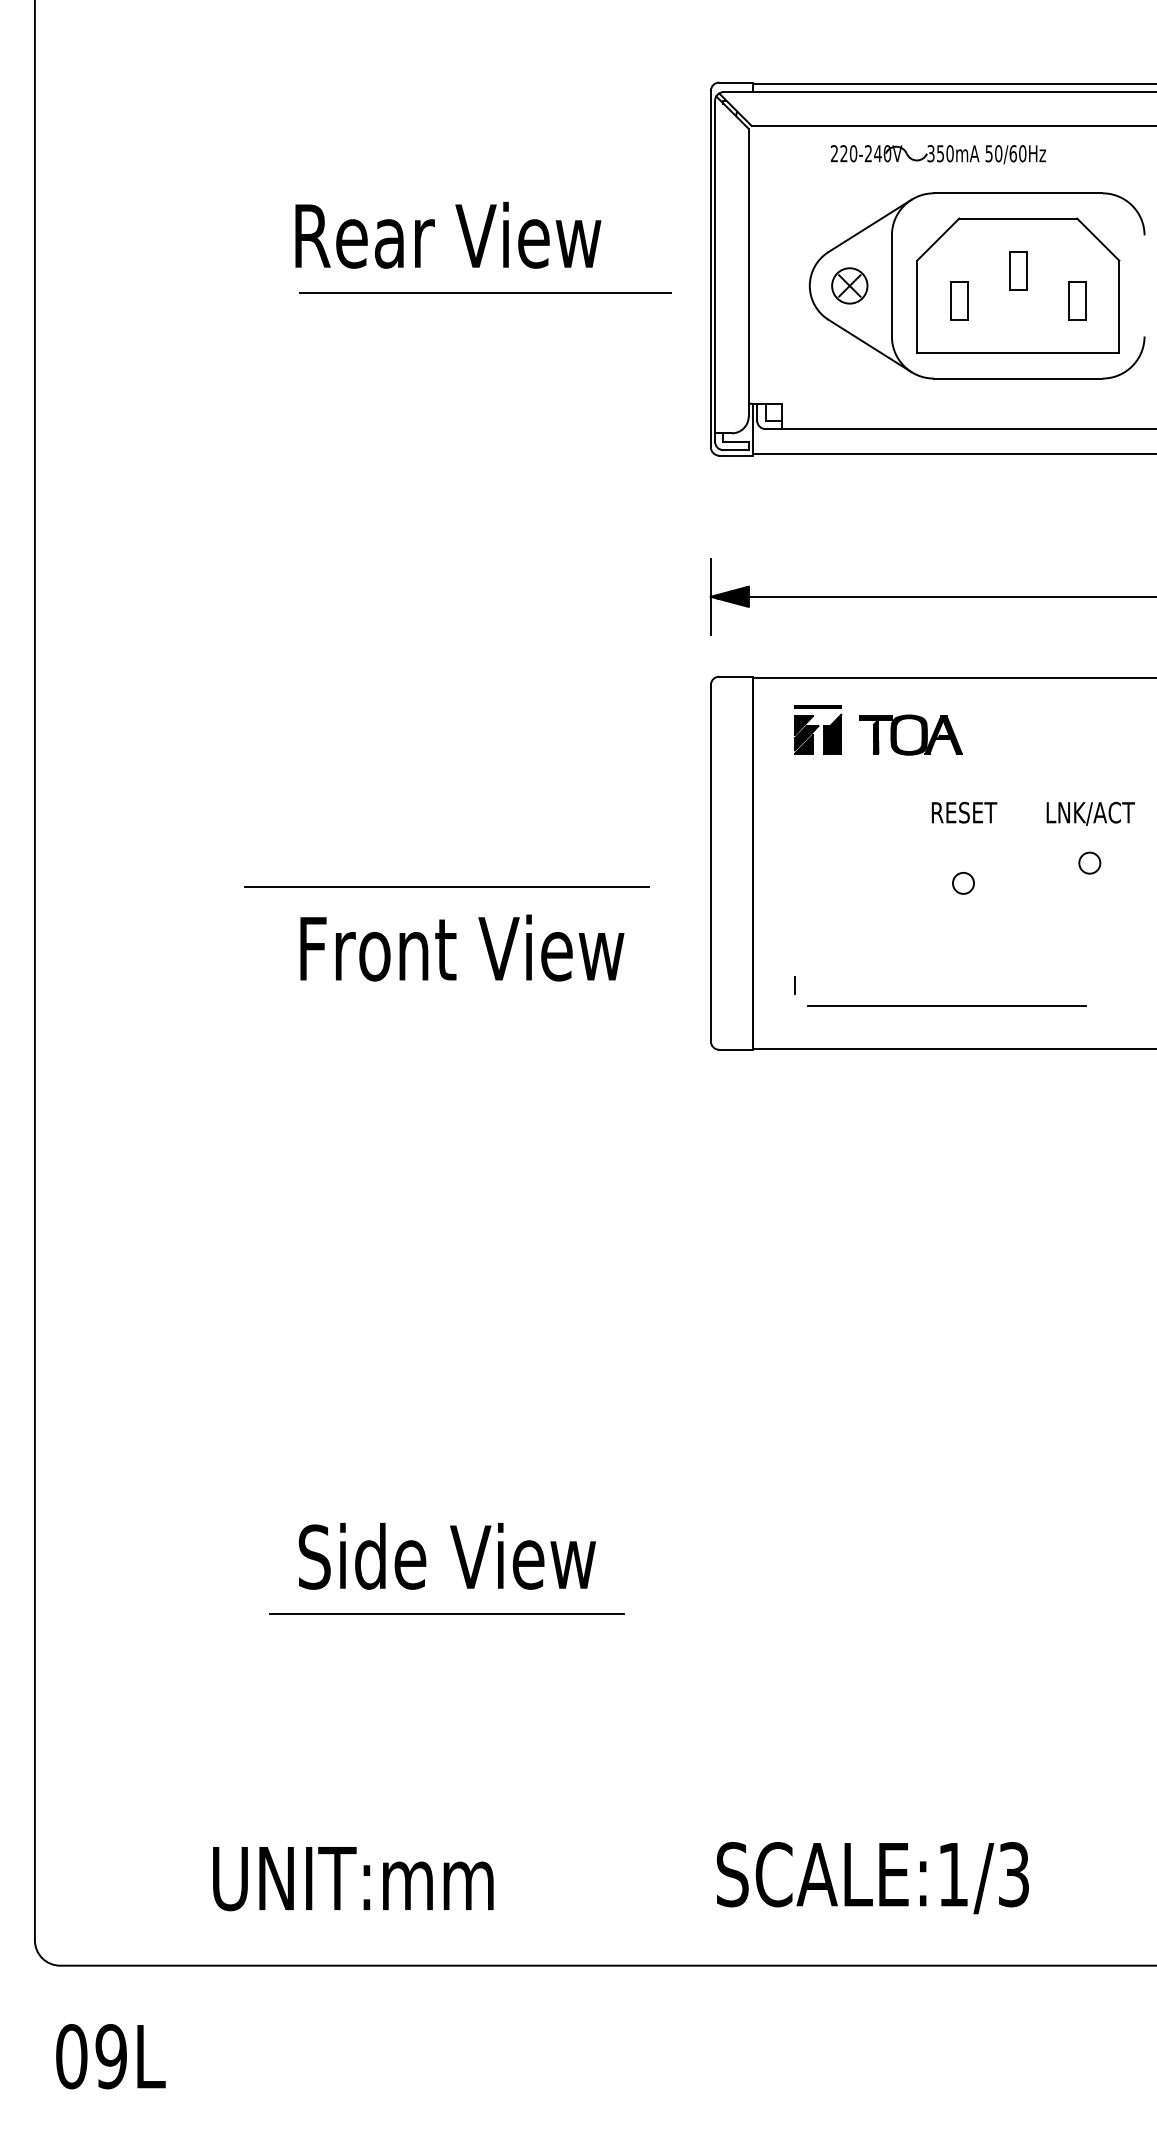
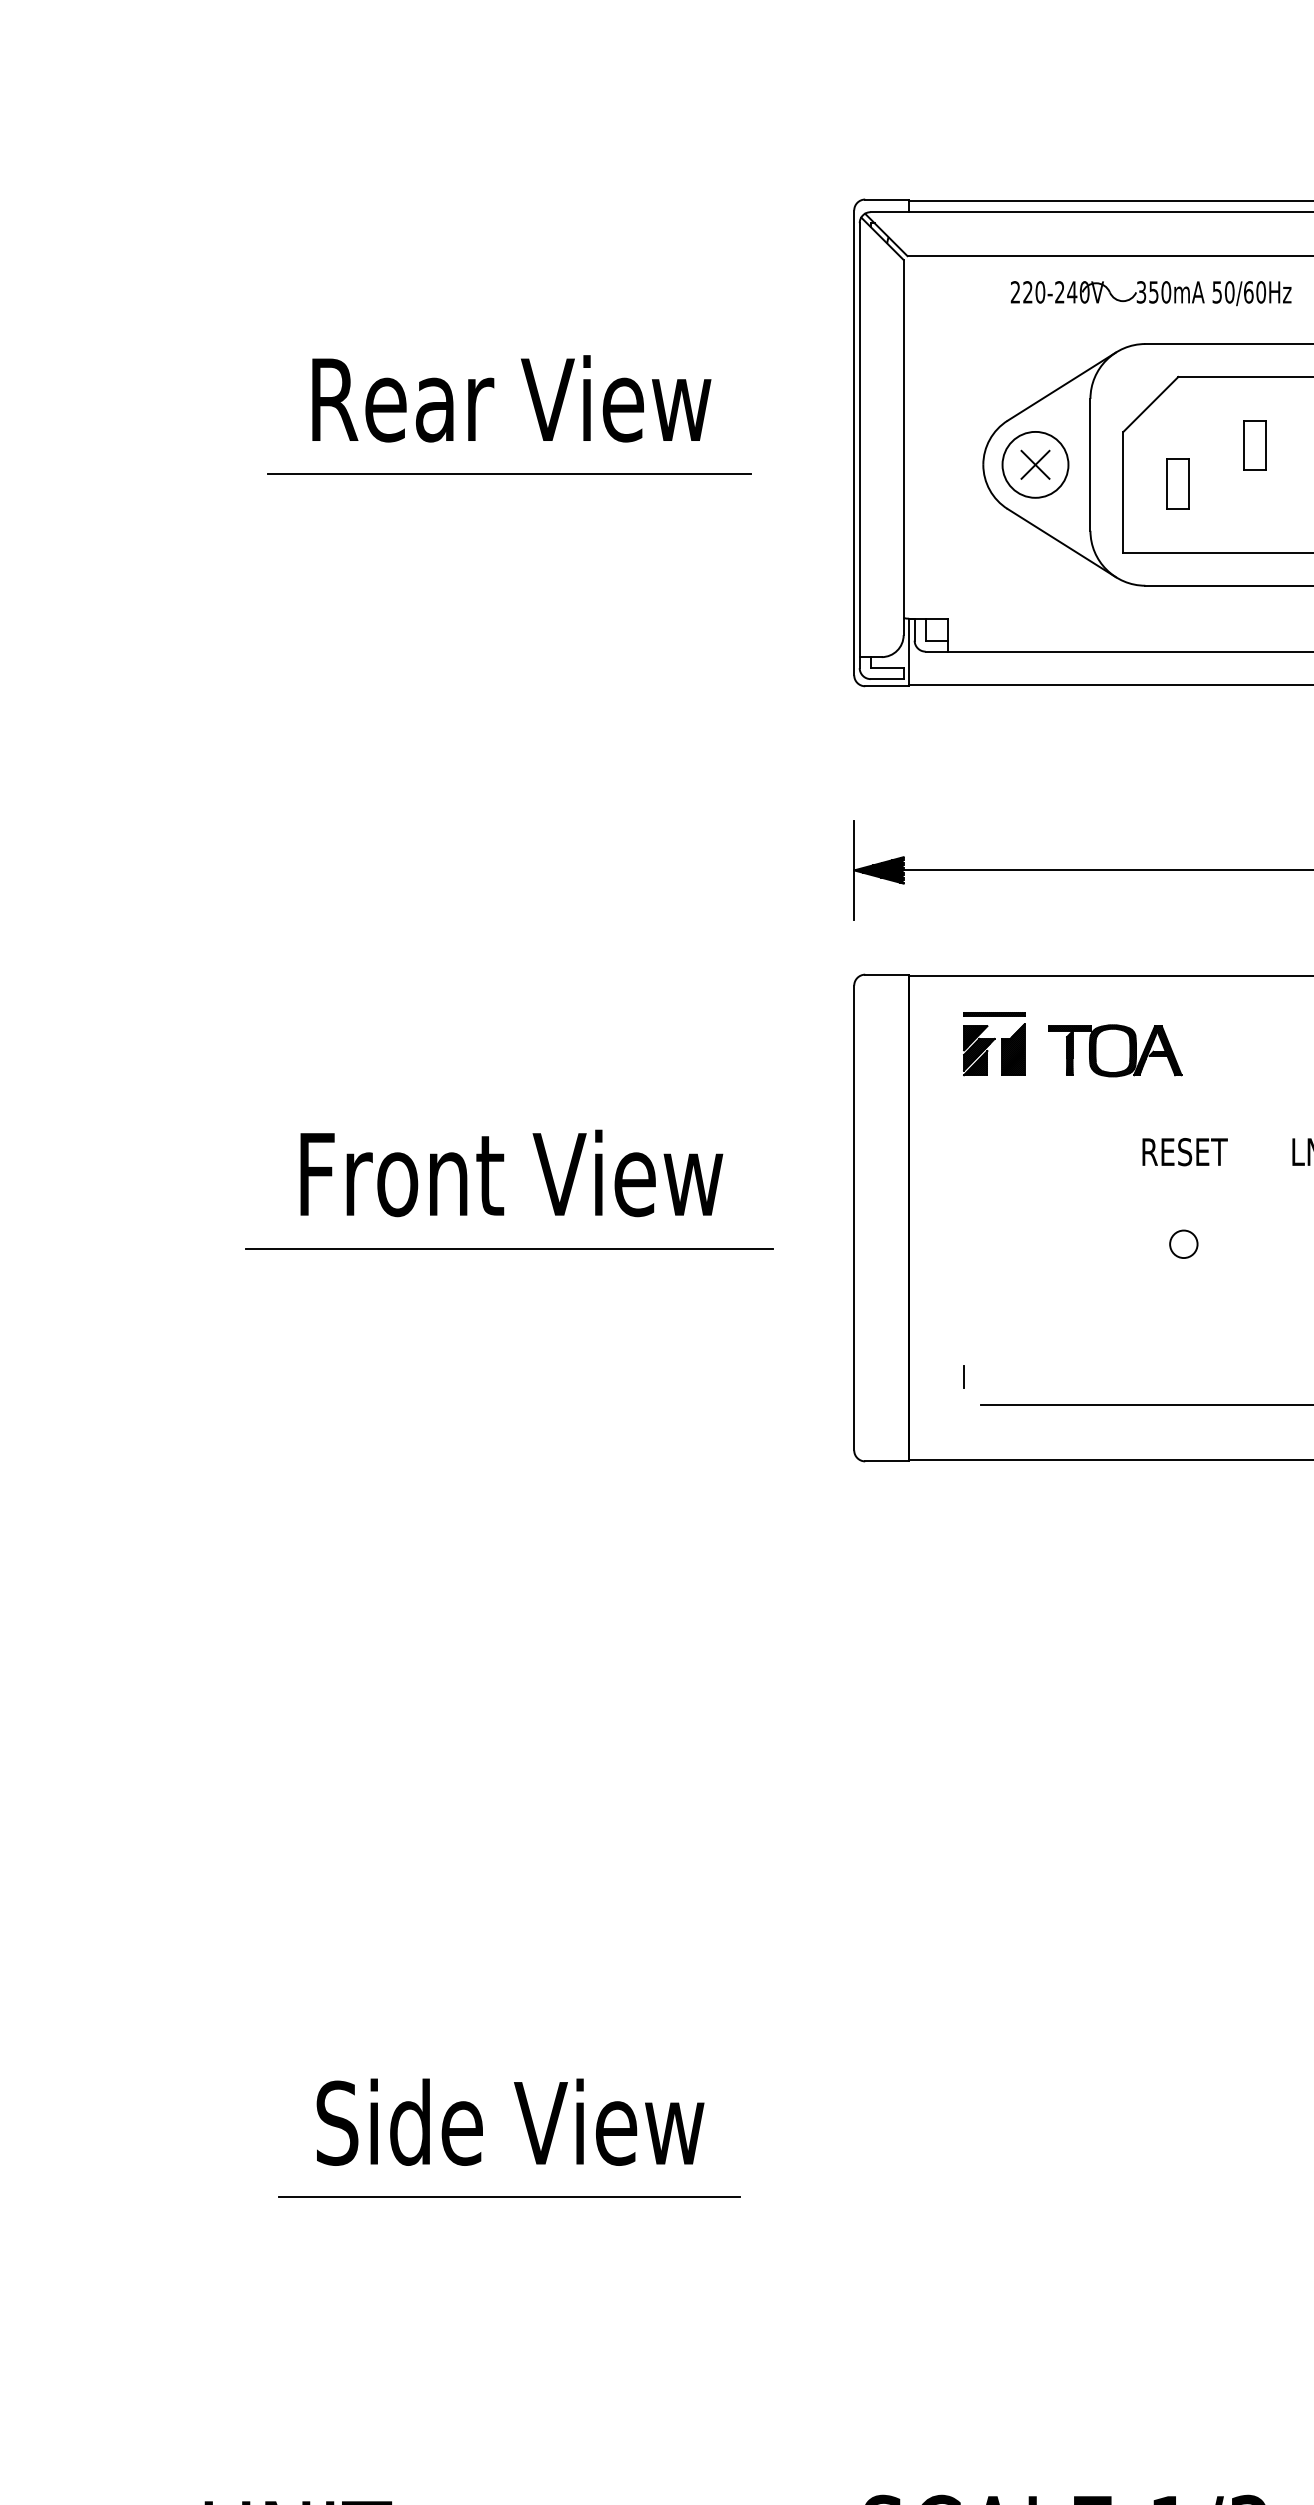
circle: (849, 285) -> (1035, 464), size x1.43
line: (485, 292) -> (509, 473), moved
text: (462, 947) -> (511, 1172), moved

